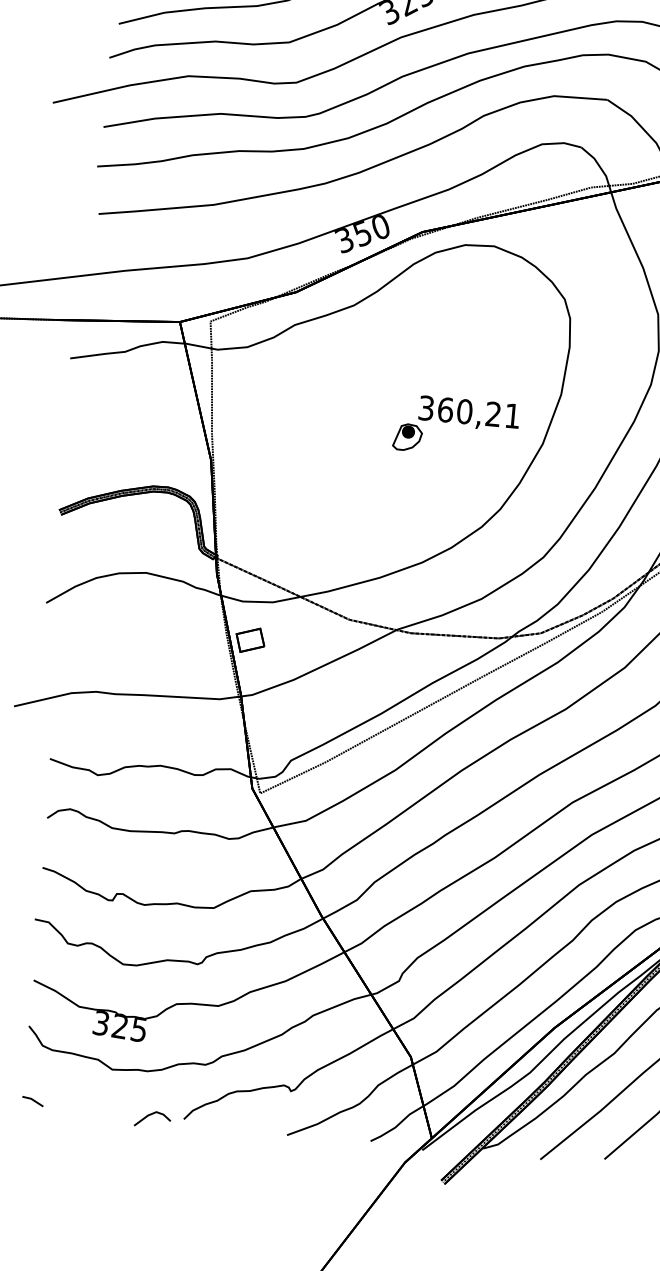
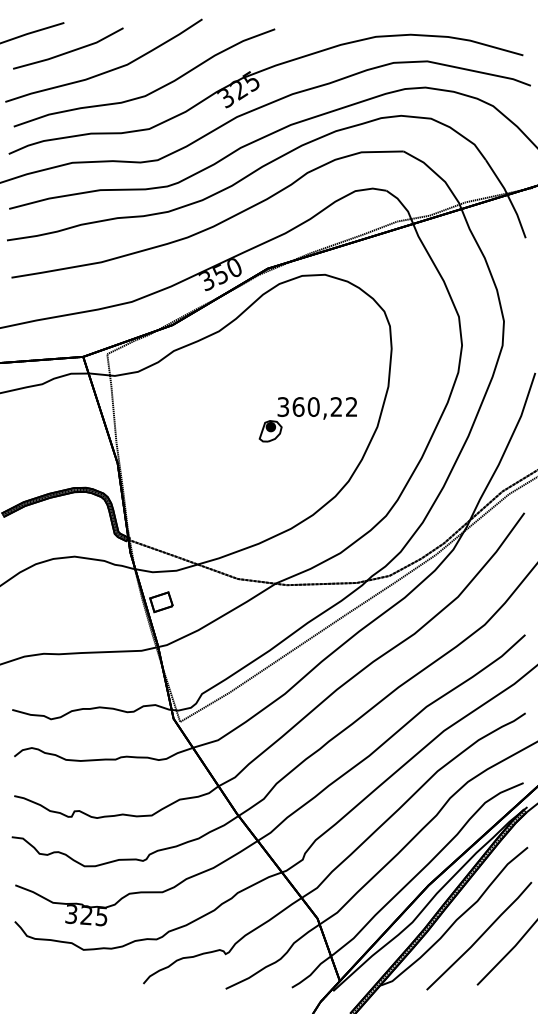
text: (512, 415) -> (351, 406), 360,21 -> 360,22
line: (33, 1101) -> (23, 980), removed
line: (151, 1115) -> (117, 983), removed

